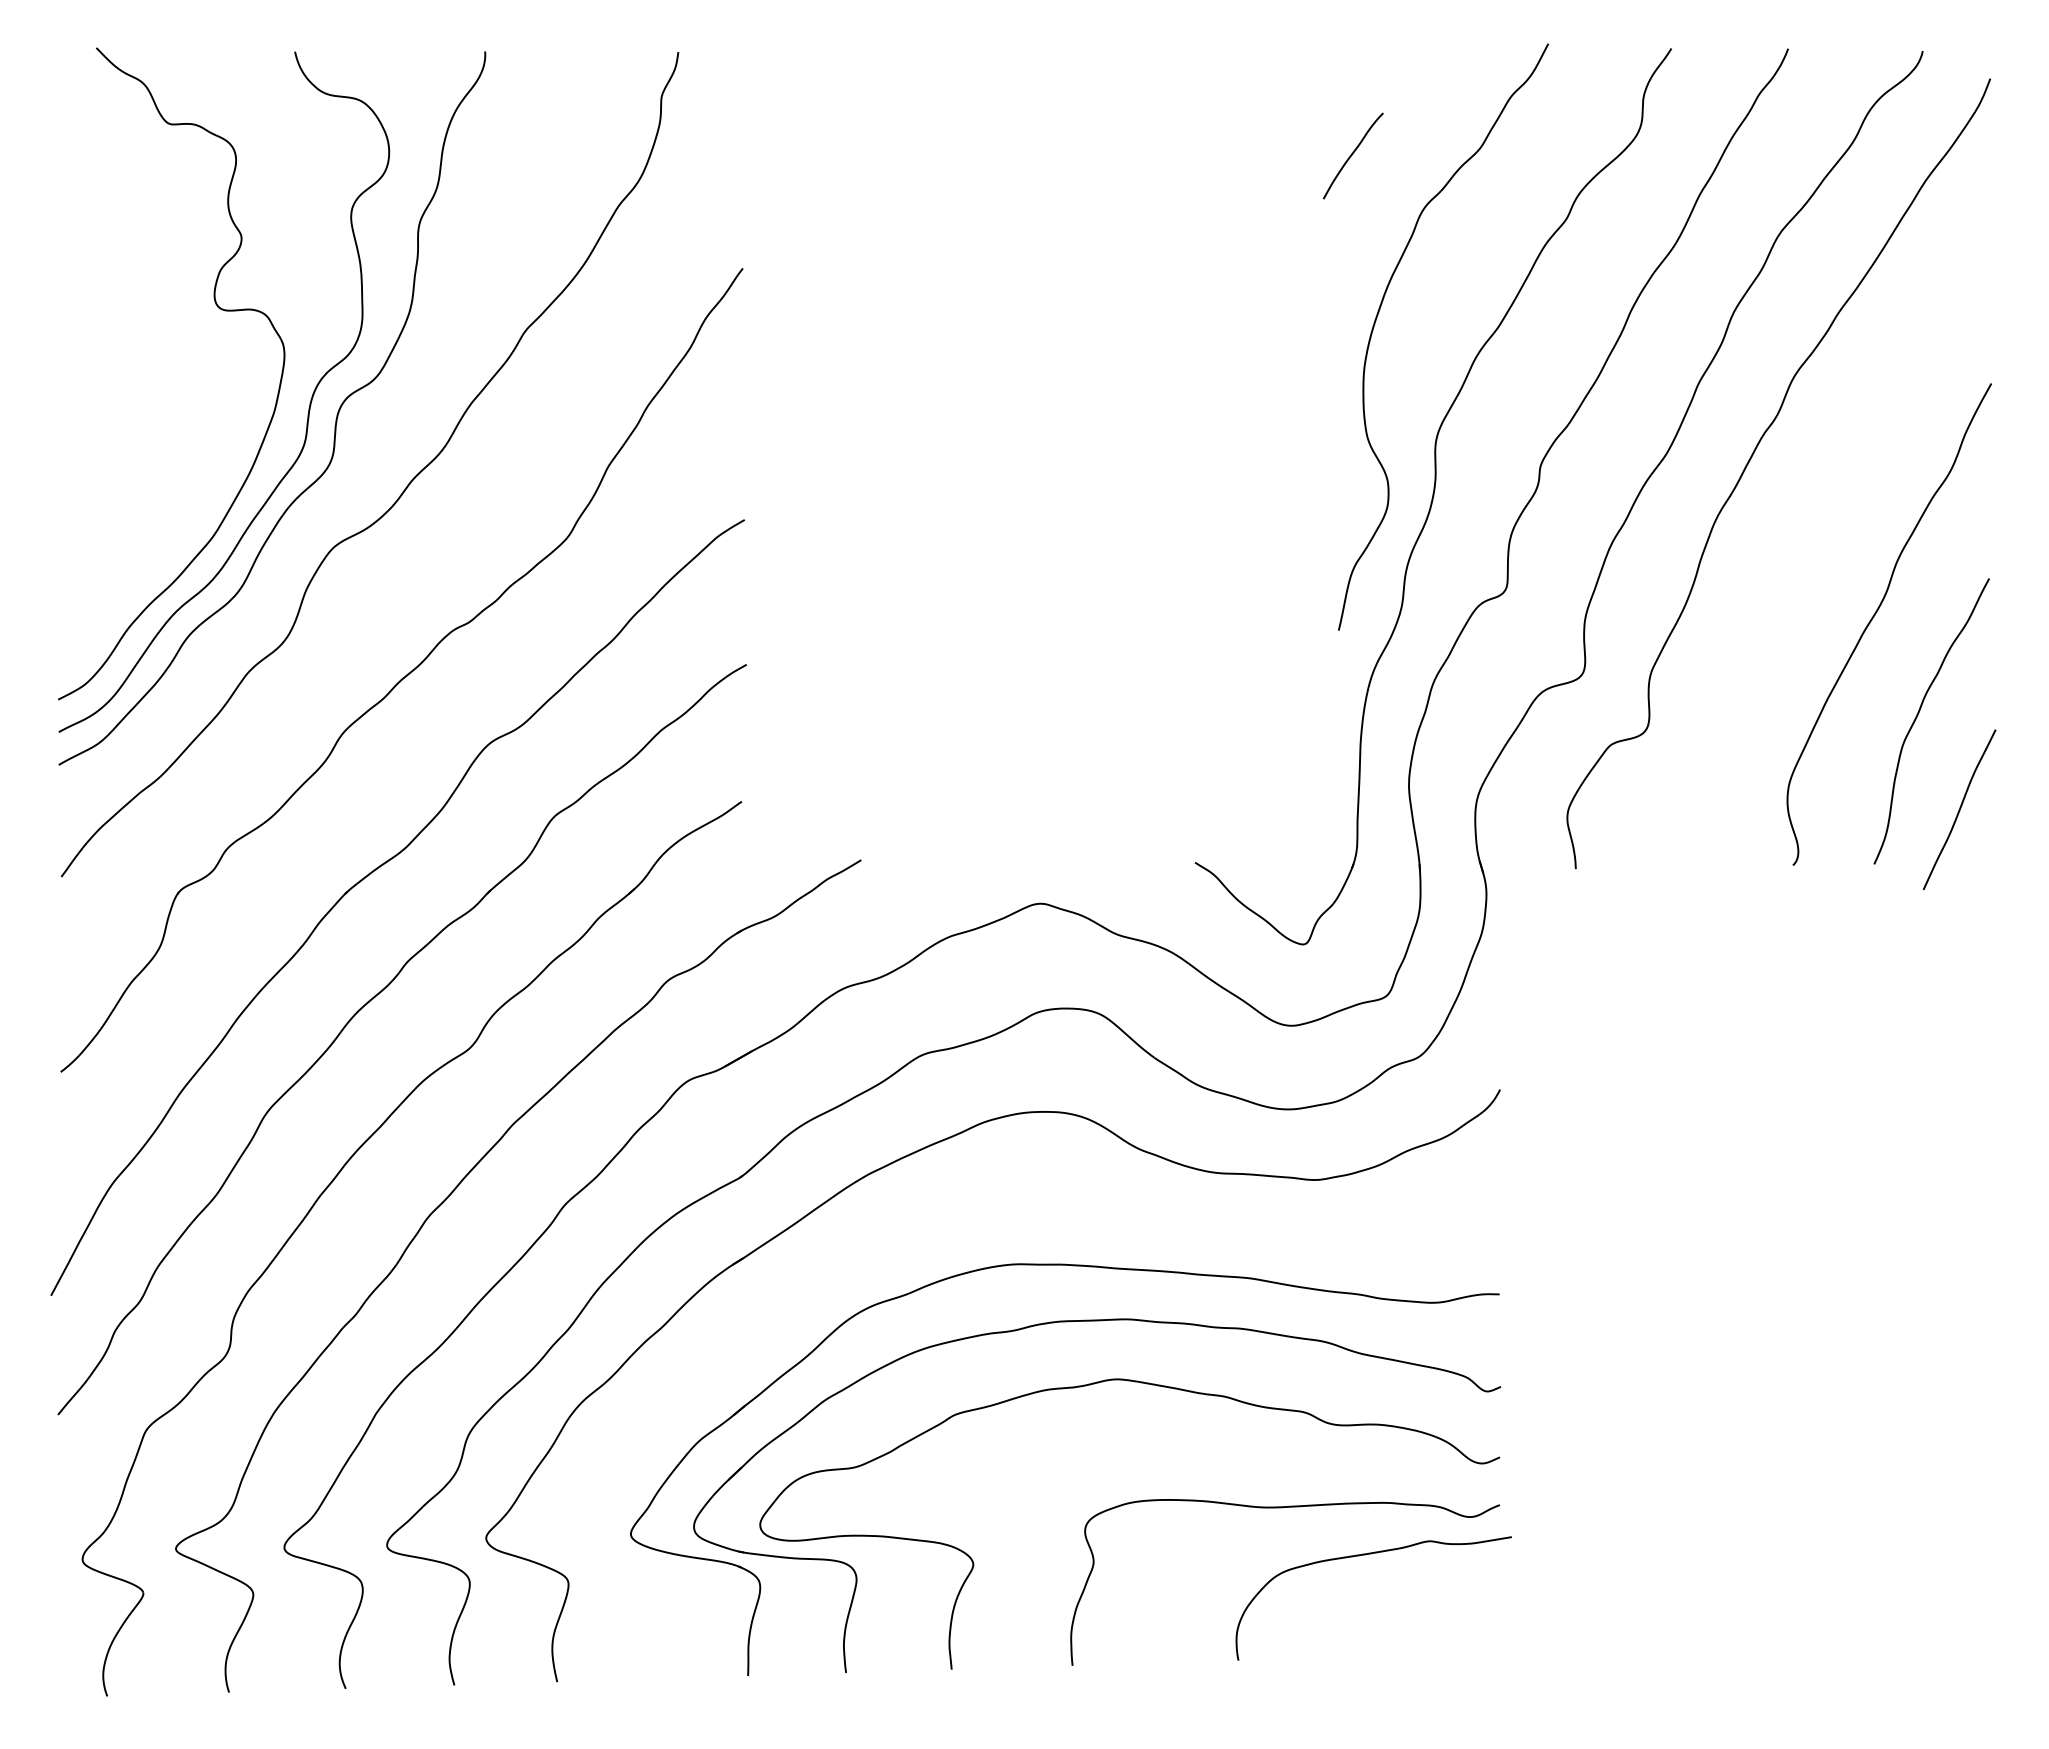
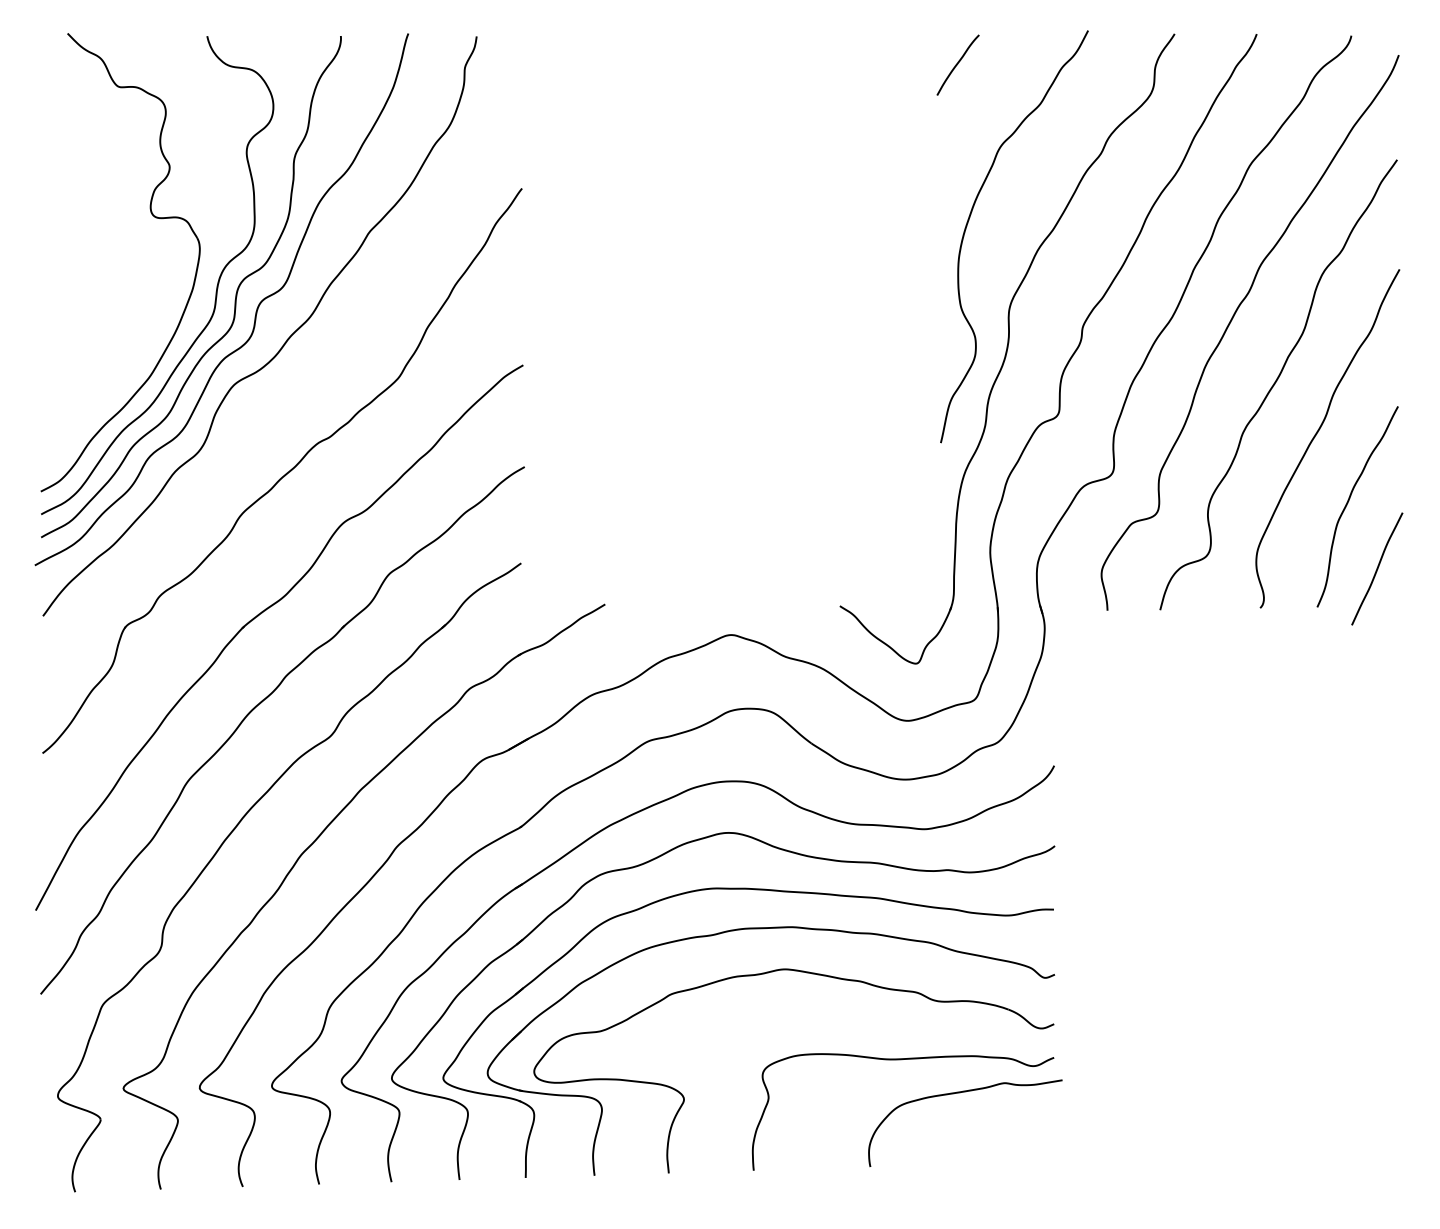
curve: (1352, 155) -> (957, 64), moved
curve: (364, 442) -> (256, 310), added
curve: (1816, 543) -> (1276, 381), added
part: (931, 1223) -> (654, 859), added

